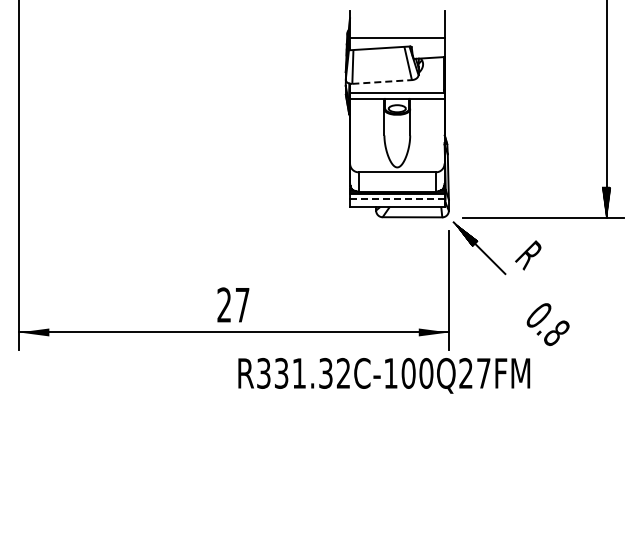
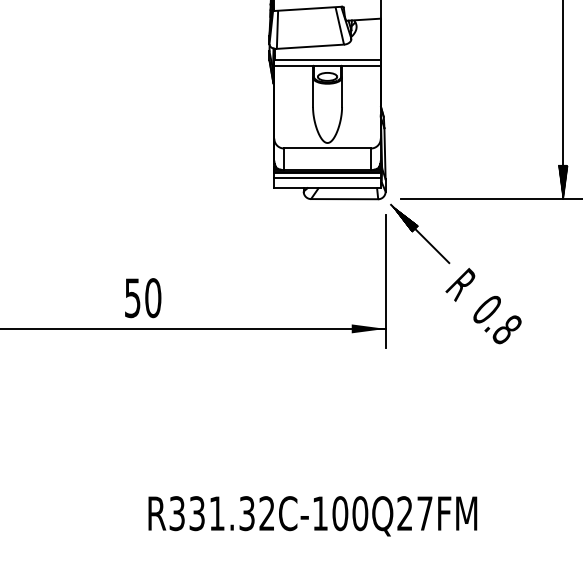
line: (382, 82) -> (310, 47), dashed -> solid
line: (396, 198) -> (326, 177), dashed -> solid
text: (528, 255) -> (460, 284), moved
text: (233, 304) -> (143, 297), 27 -> 50
text: (384, 375) -> (313, 515), moved

